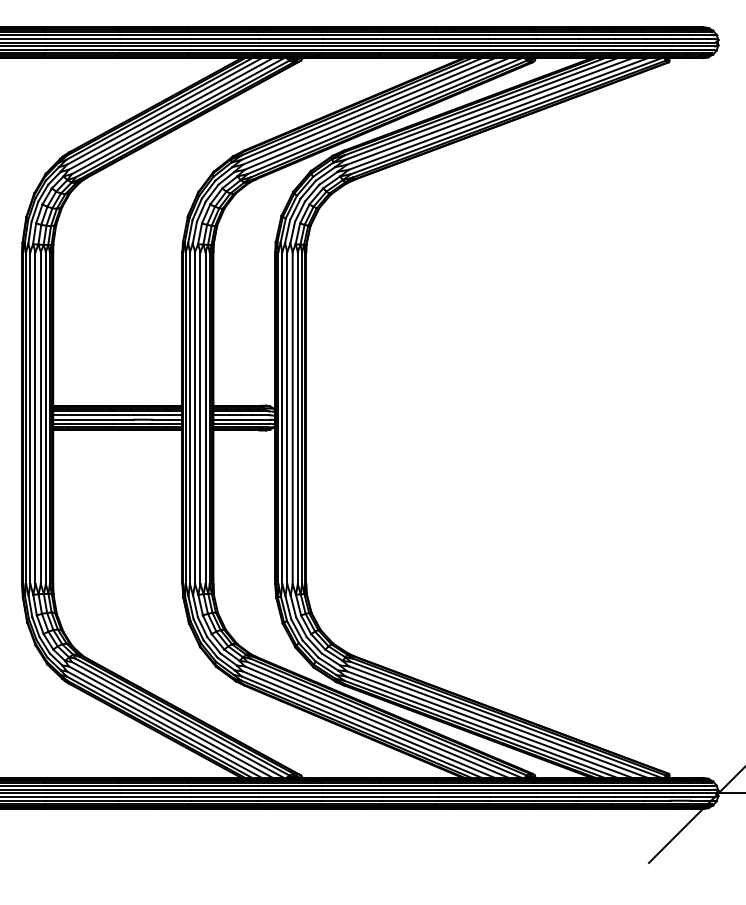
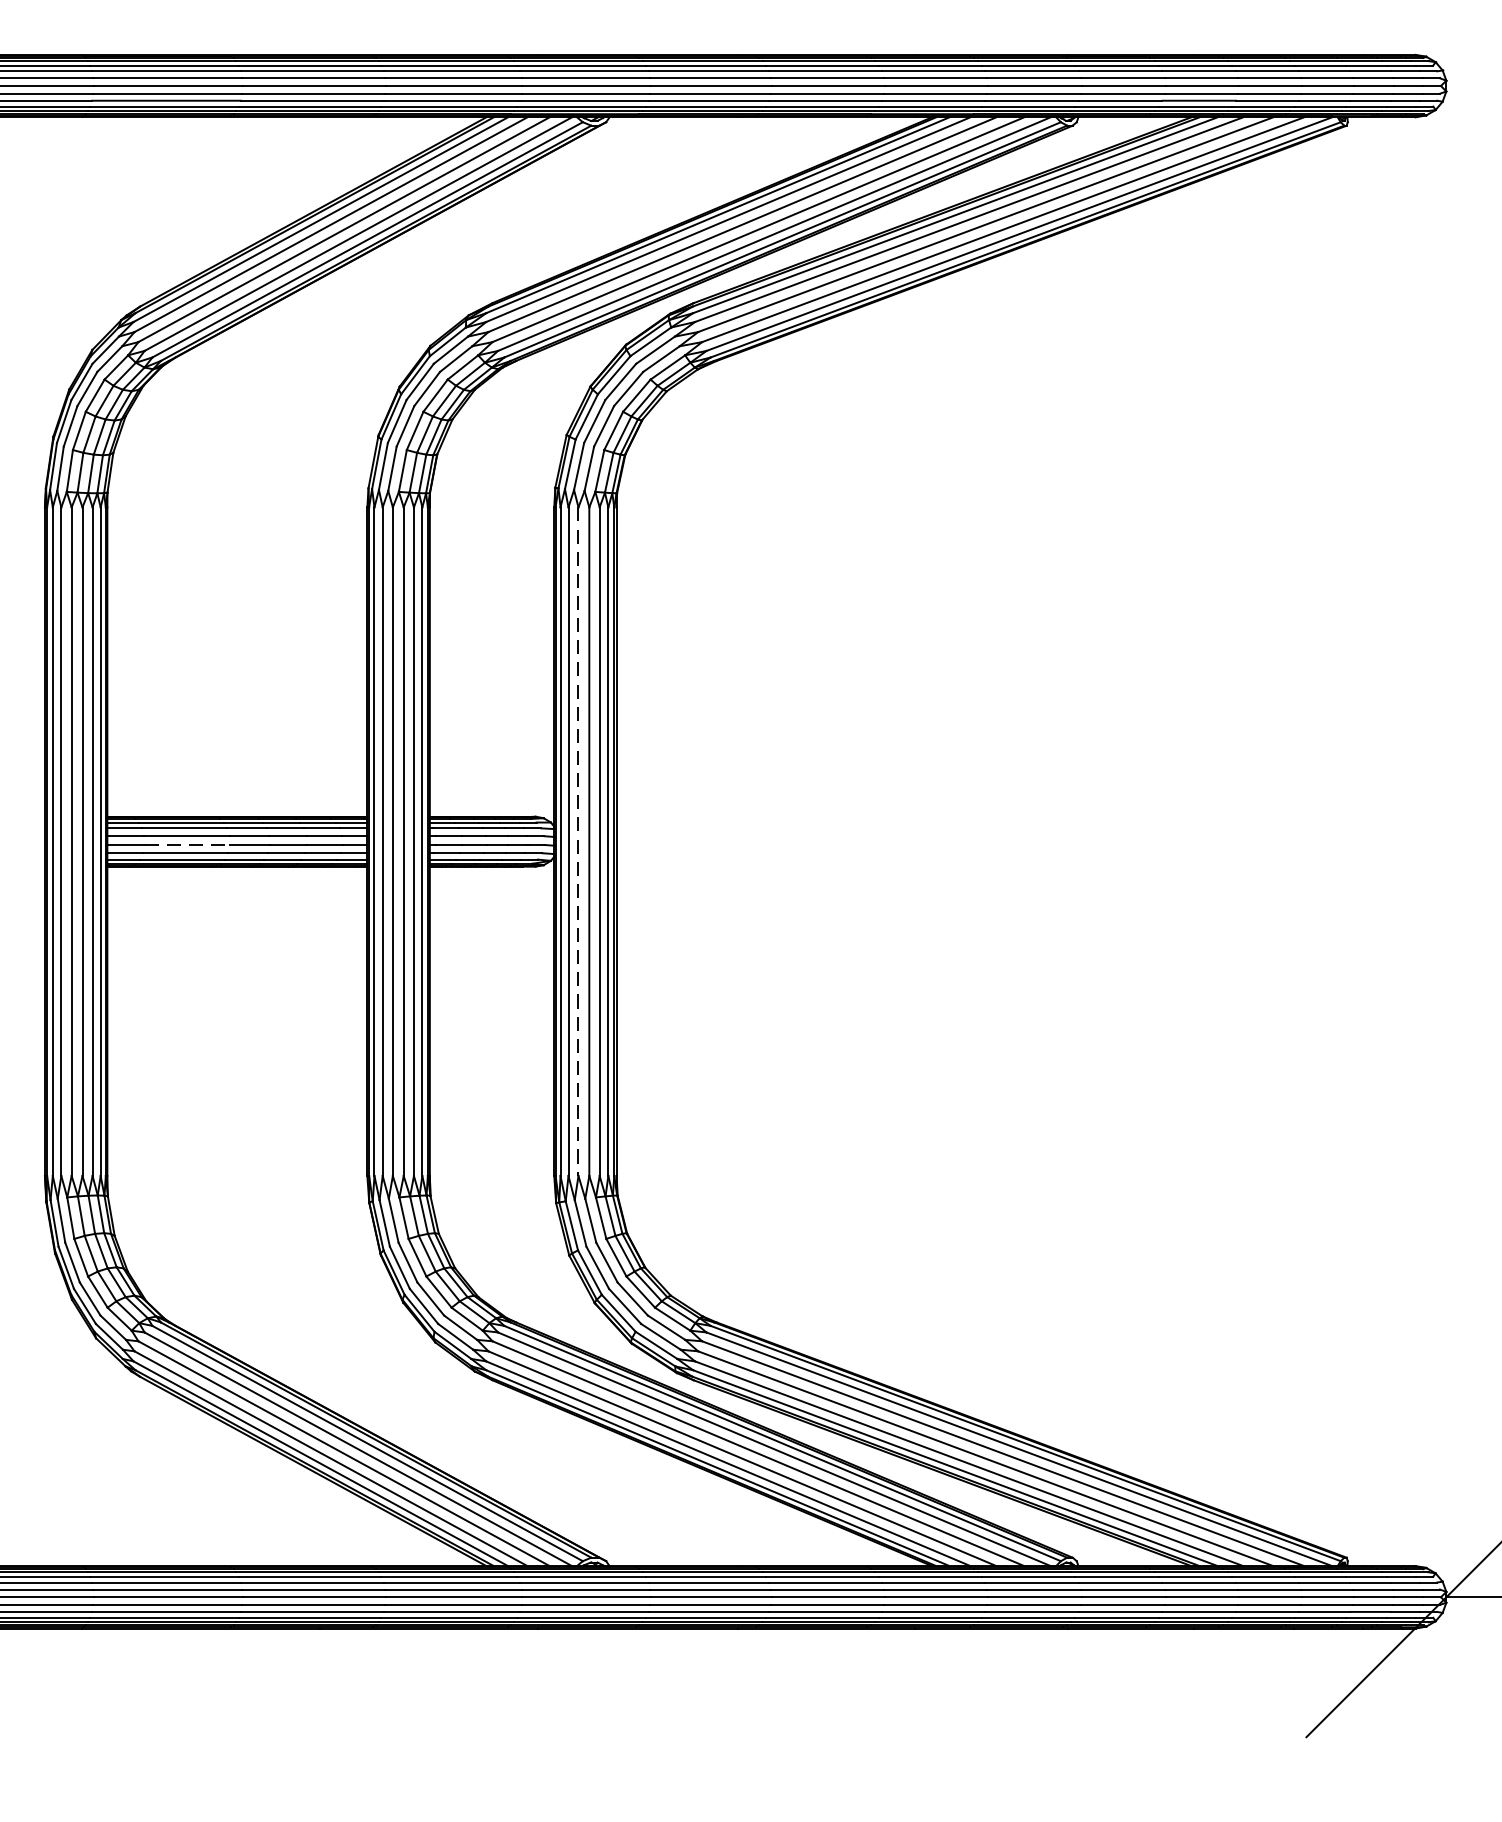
line: (287, 418) -> (578, 842), solid -> dashed
line: (93, 419) -> (188, 844), solid -> dashed

